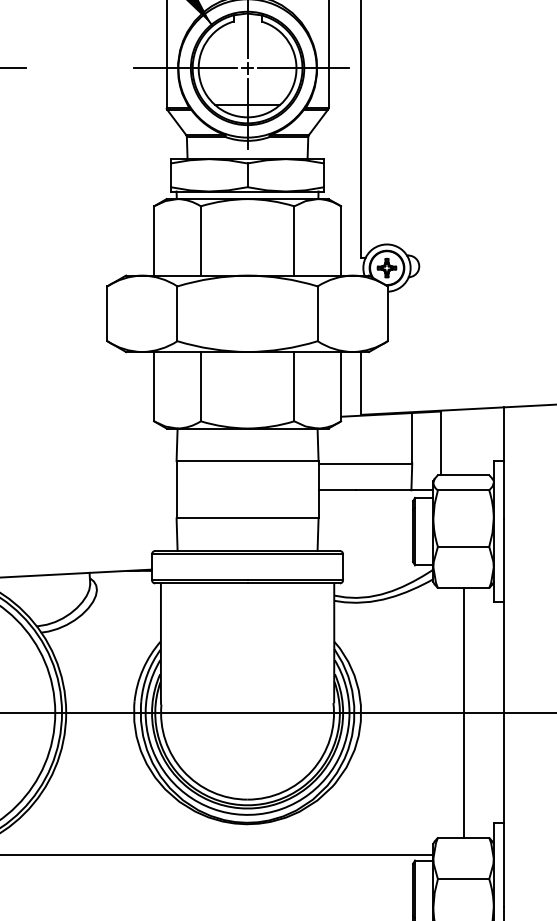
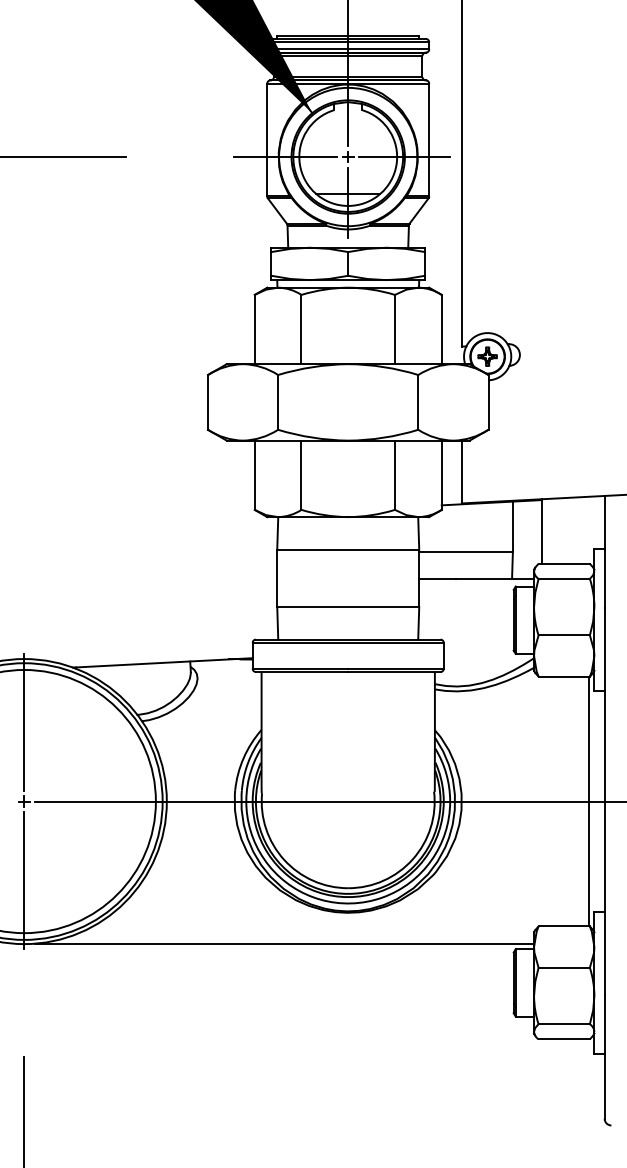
line: (463, 712) -> (589, 801), moved

